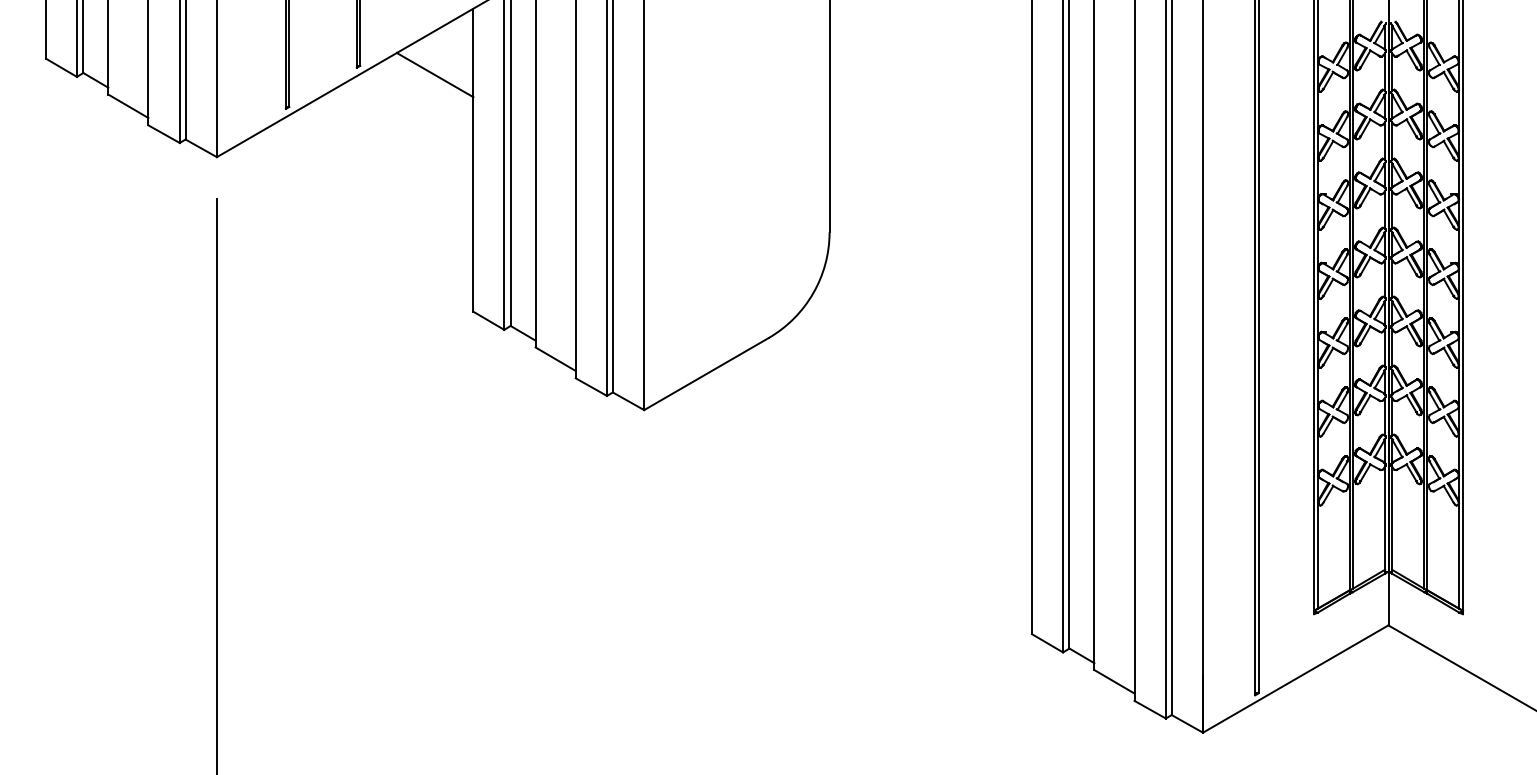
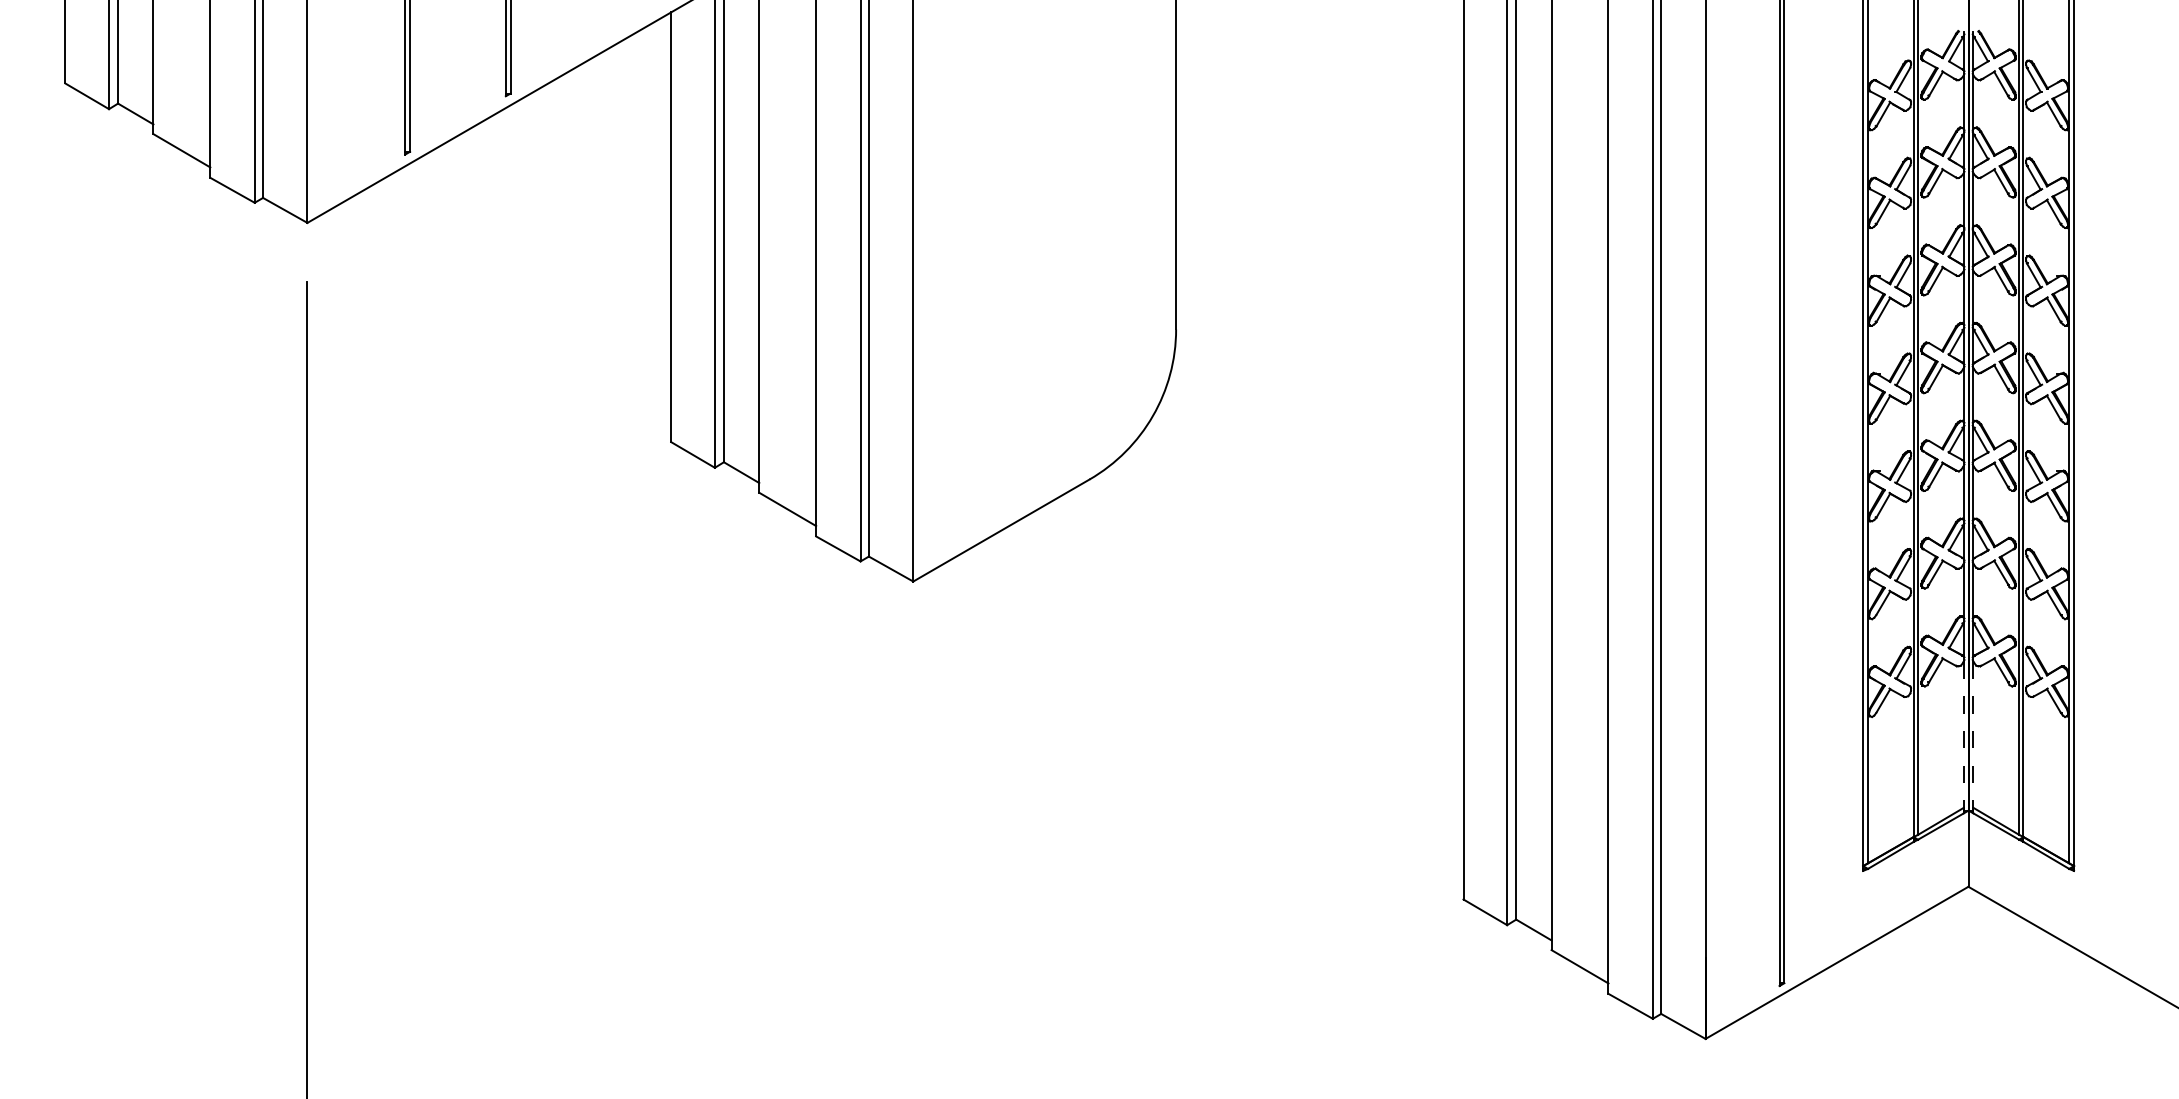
line: (434, 75) -> (616, 106), removed
line: (1384, 518) -> (1963, 735), solid -> dashed
line: (1391, 518) -> (1973, 735), solid -> dashed

